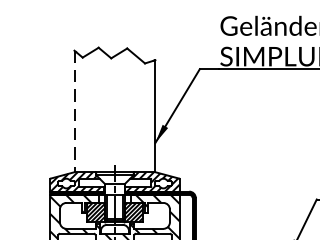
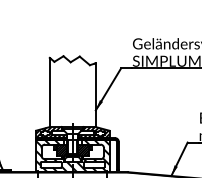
line: (74, 111) -> (49, 92), dashed -> solid

